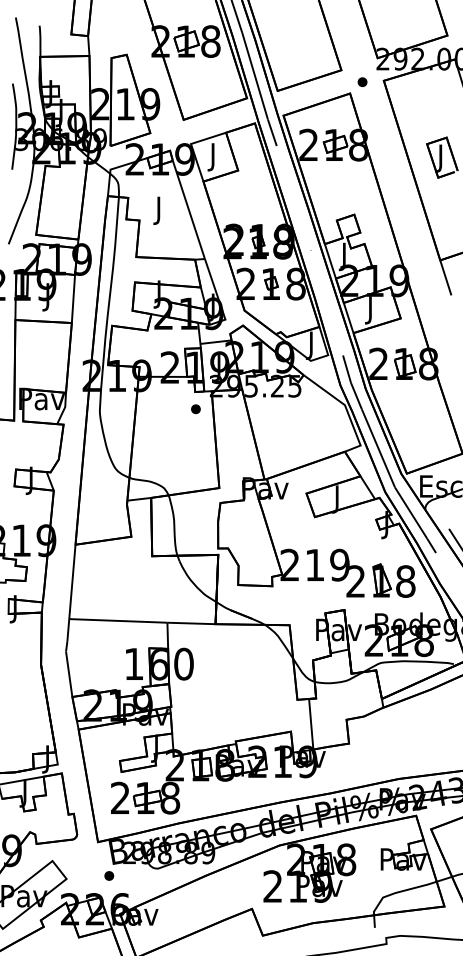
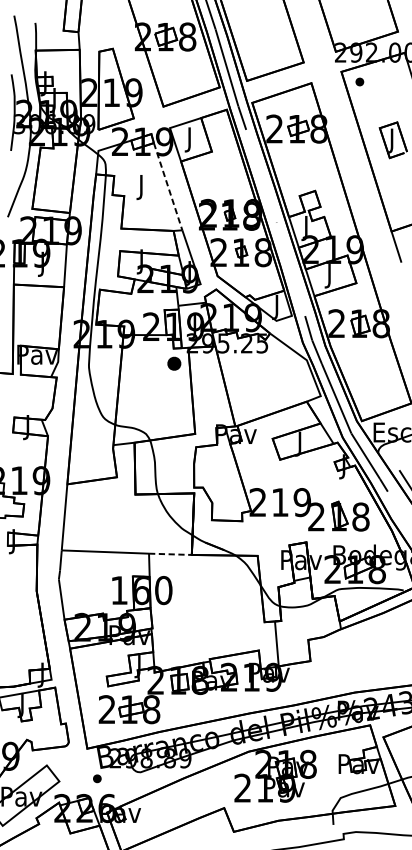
part: (362, 81) -> (359, 81), moved
line: (188, 209) -> (167, 186), solid -> dashed
part: (195, 409) -> (173, 364), size x1.6
line: (191, 623) -> (170, 554), solid -> dashed

